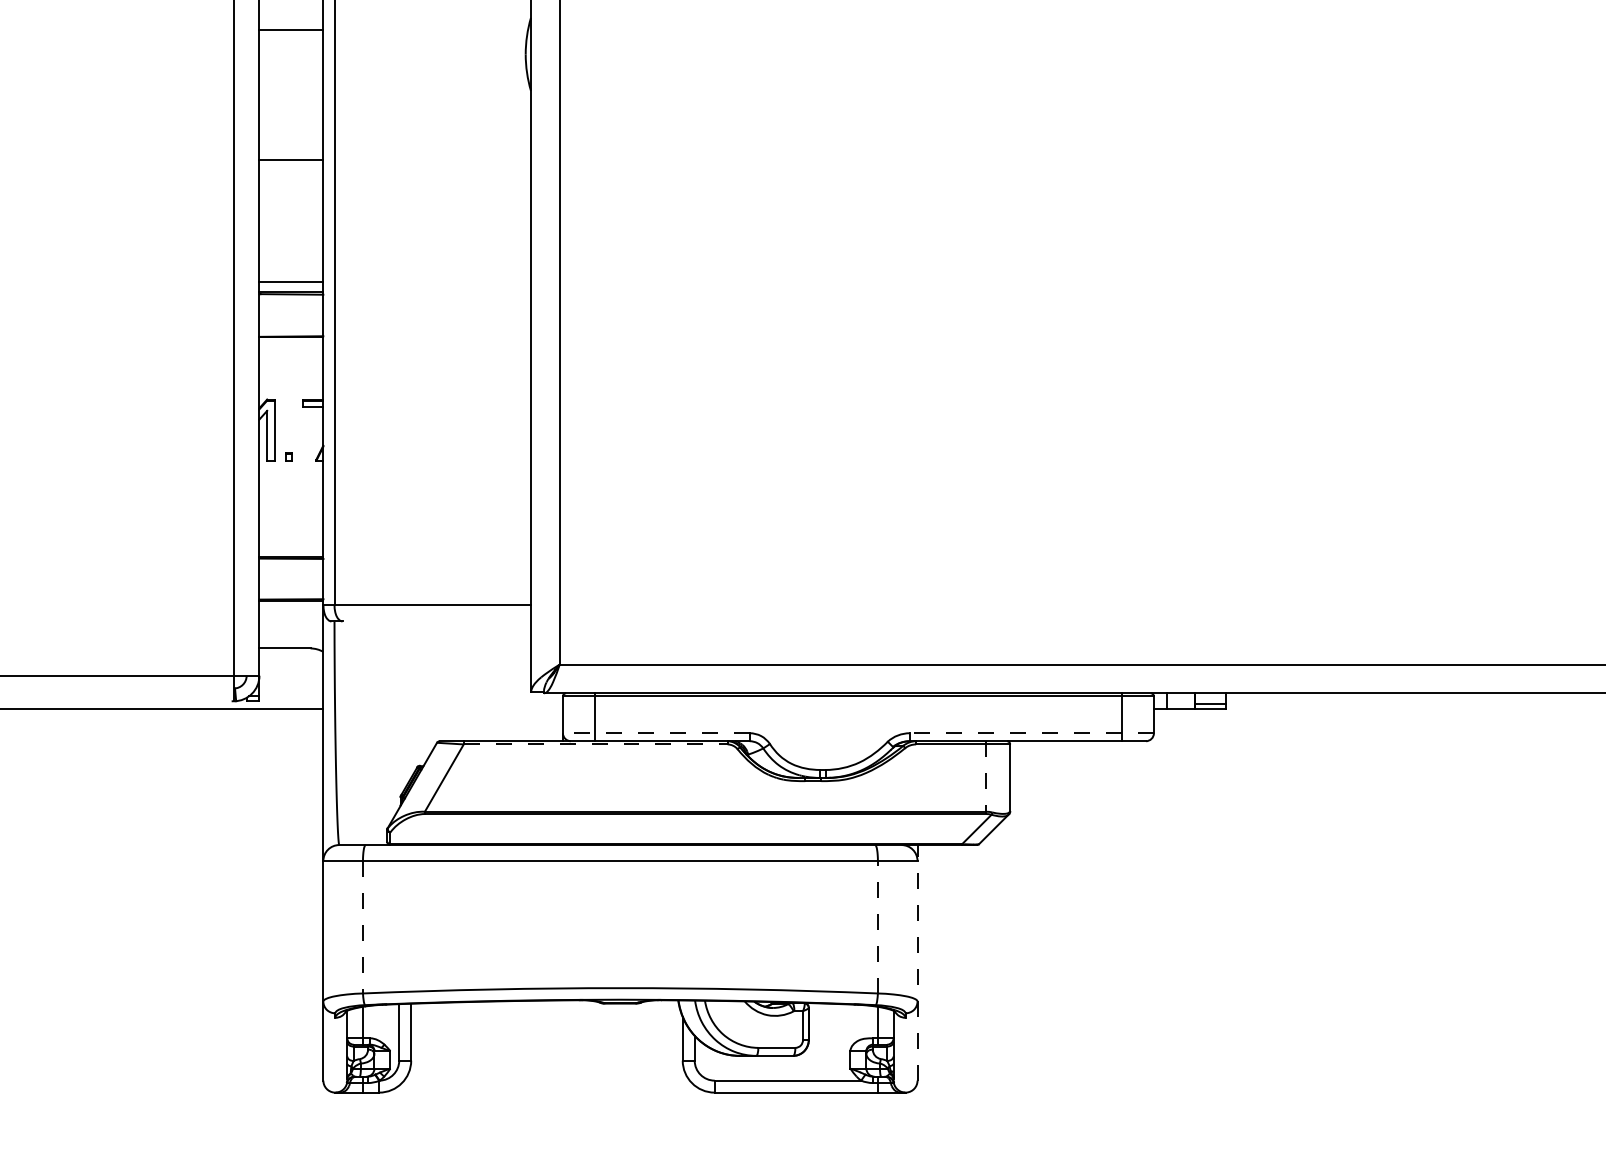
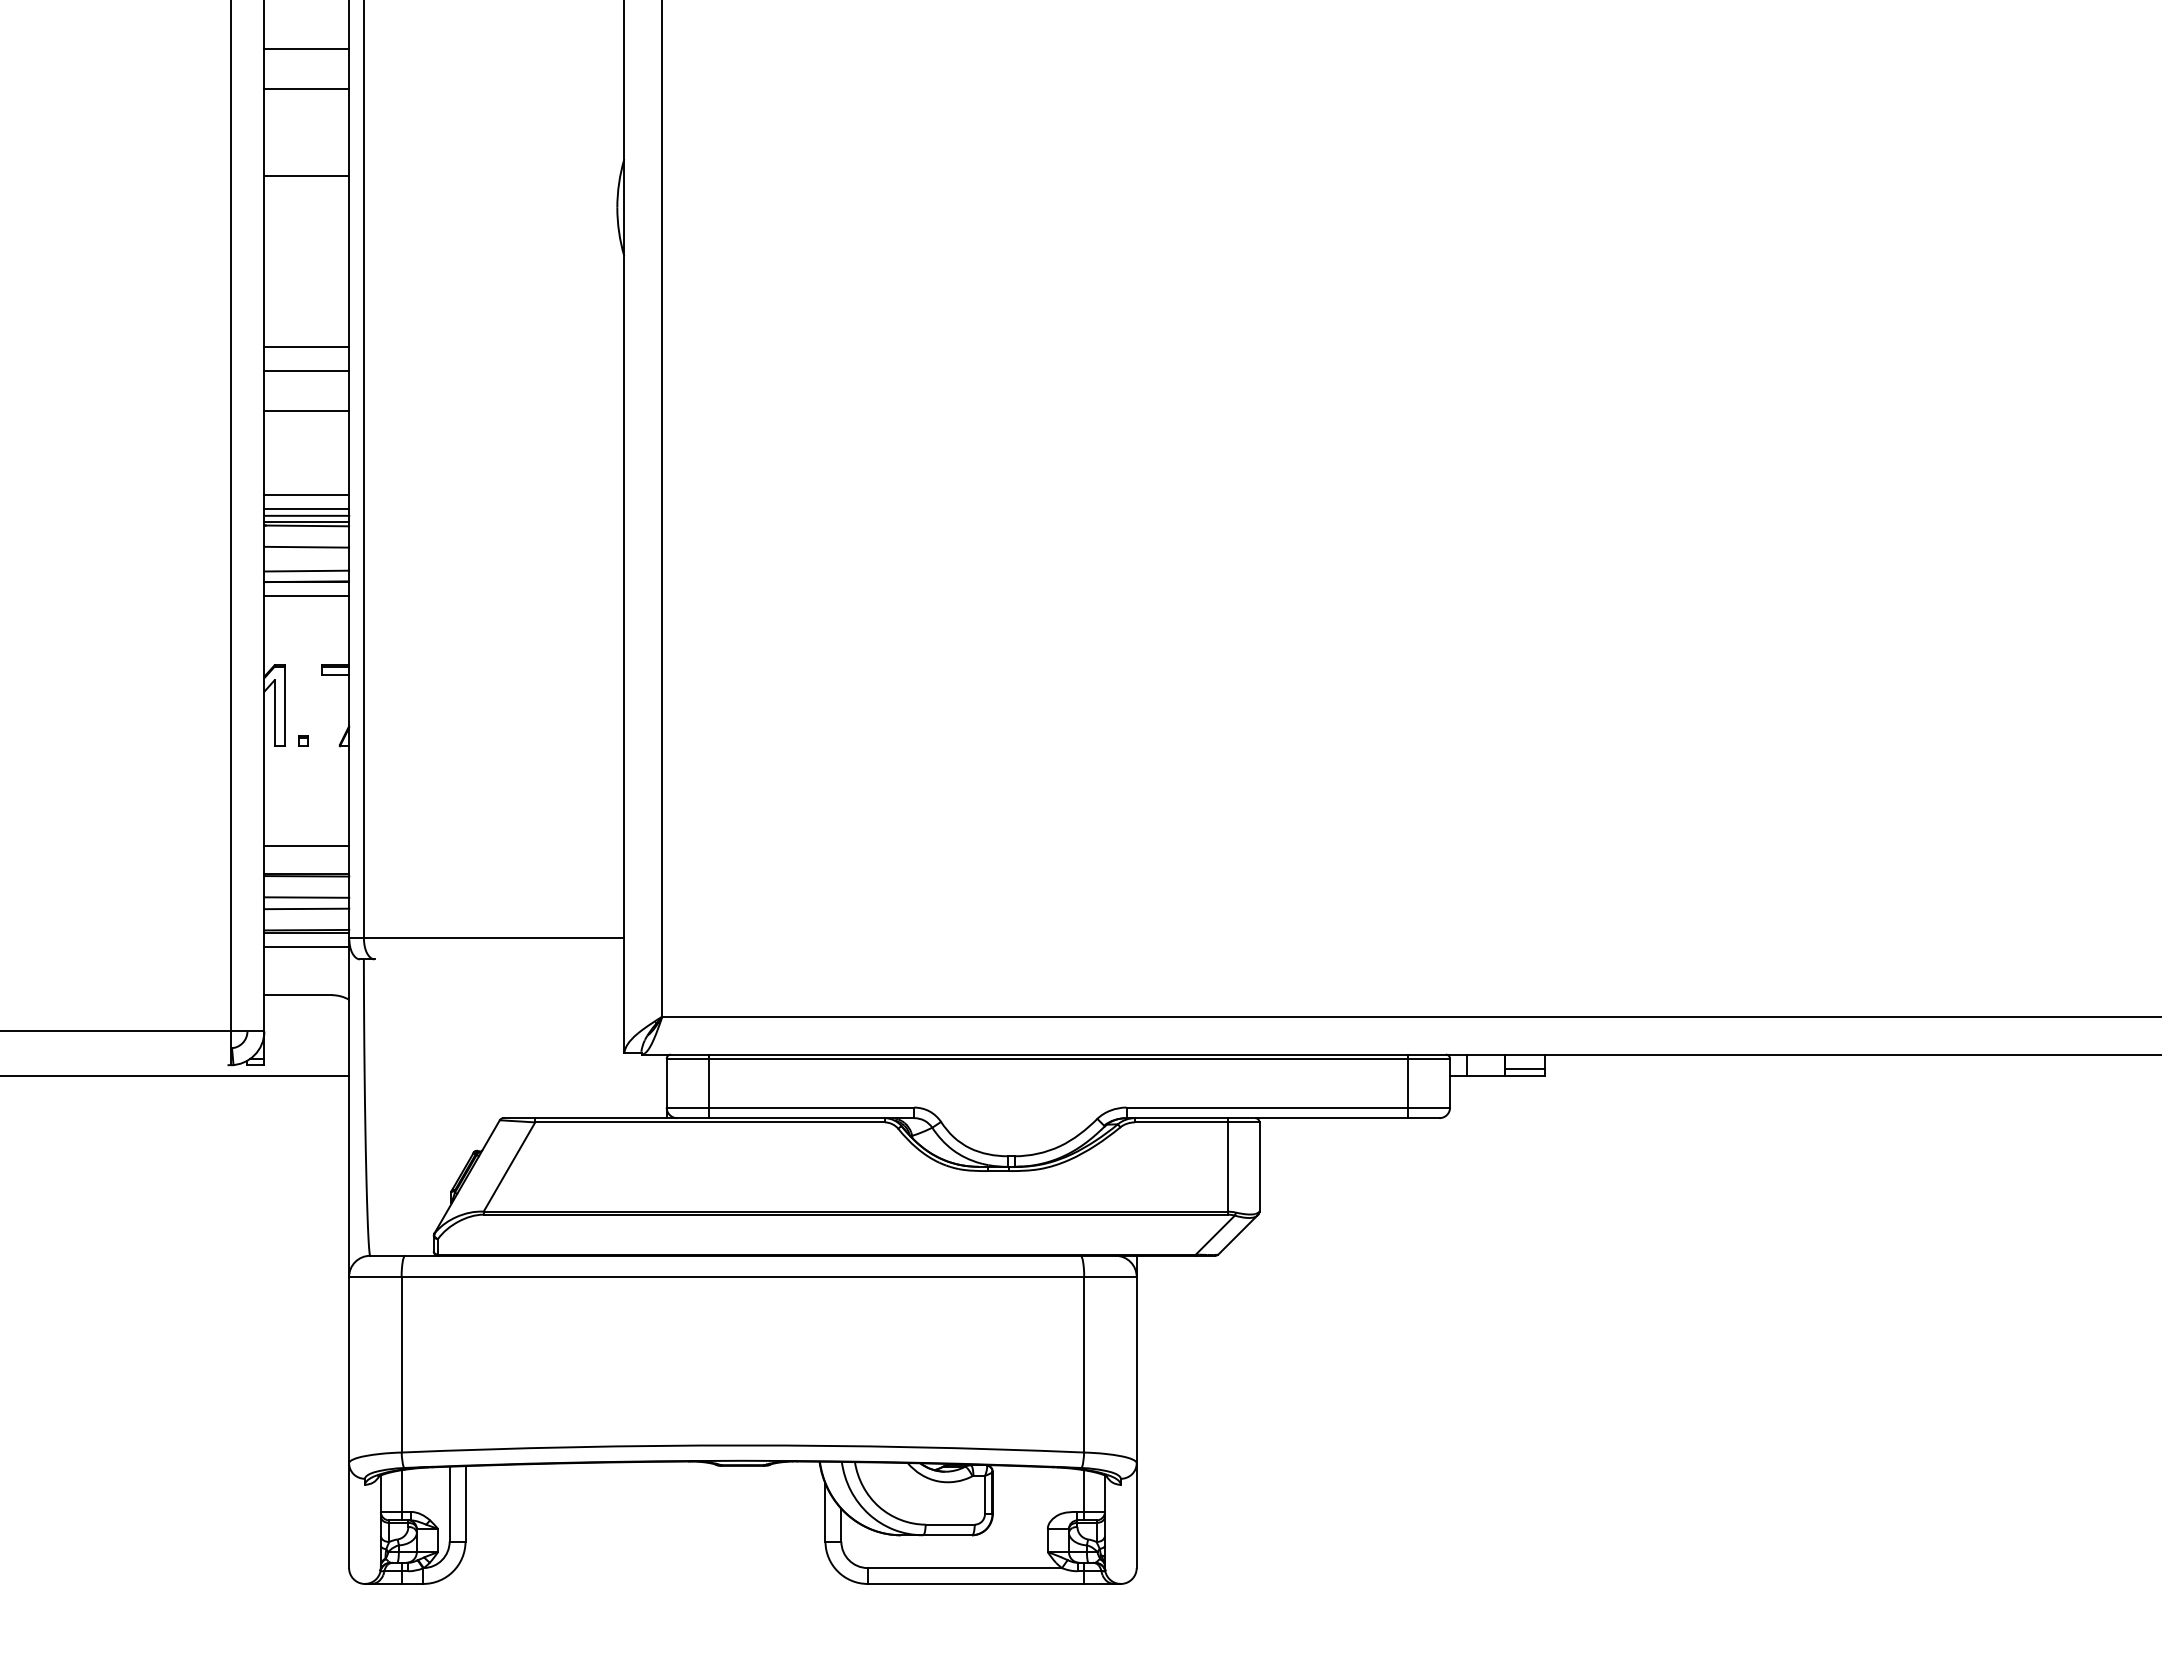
line: (291, 177) -> (306, 370), added
line: (291, 207) -> (306, 410), added
line: (291, 270) -> (306, 494), added
line: (291, 286) -> (306, 515), added
line: (291, 309) -> (306, 546), added
line: (291, 328) -> (306, 570), added
line: (291, 347) -> (306, 596), added
line: (291, 535) -> (306, 845), added
line: (291, 574) -> (306, 897), added
line: (291, 583) -> (306, 908), added
line: (291, 611) -> (306, 946), added
line: (656, 733) -> (790, 1107), dashed -> solid
line: (1032, 733) -> (1288, 1107), dashed -> solid
line: (596, 744) -> (710, 1122), dashed -> solid
line: (986, 777) -> (1227, 1166), dashed -> solid
line: (362, 927) -> (401, 1364), dashed -> solid
line: (878, 927) -> (1084, 1364), dashed -> solid
line: (917, 962) -> (1136, 1411), dashed -> solid

